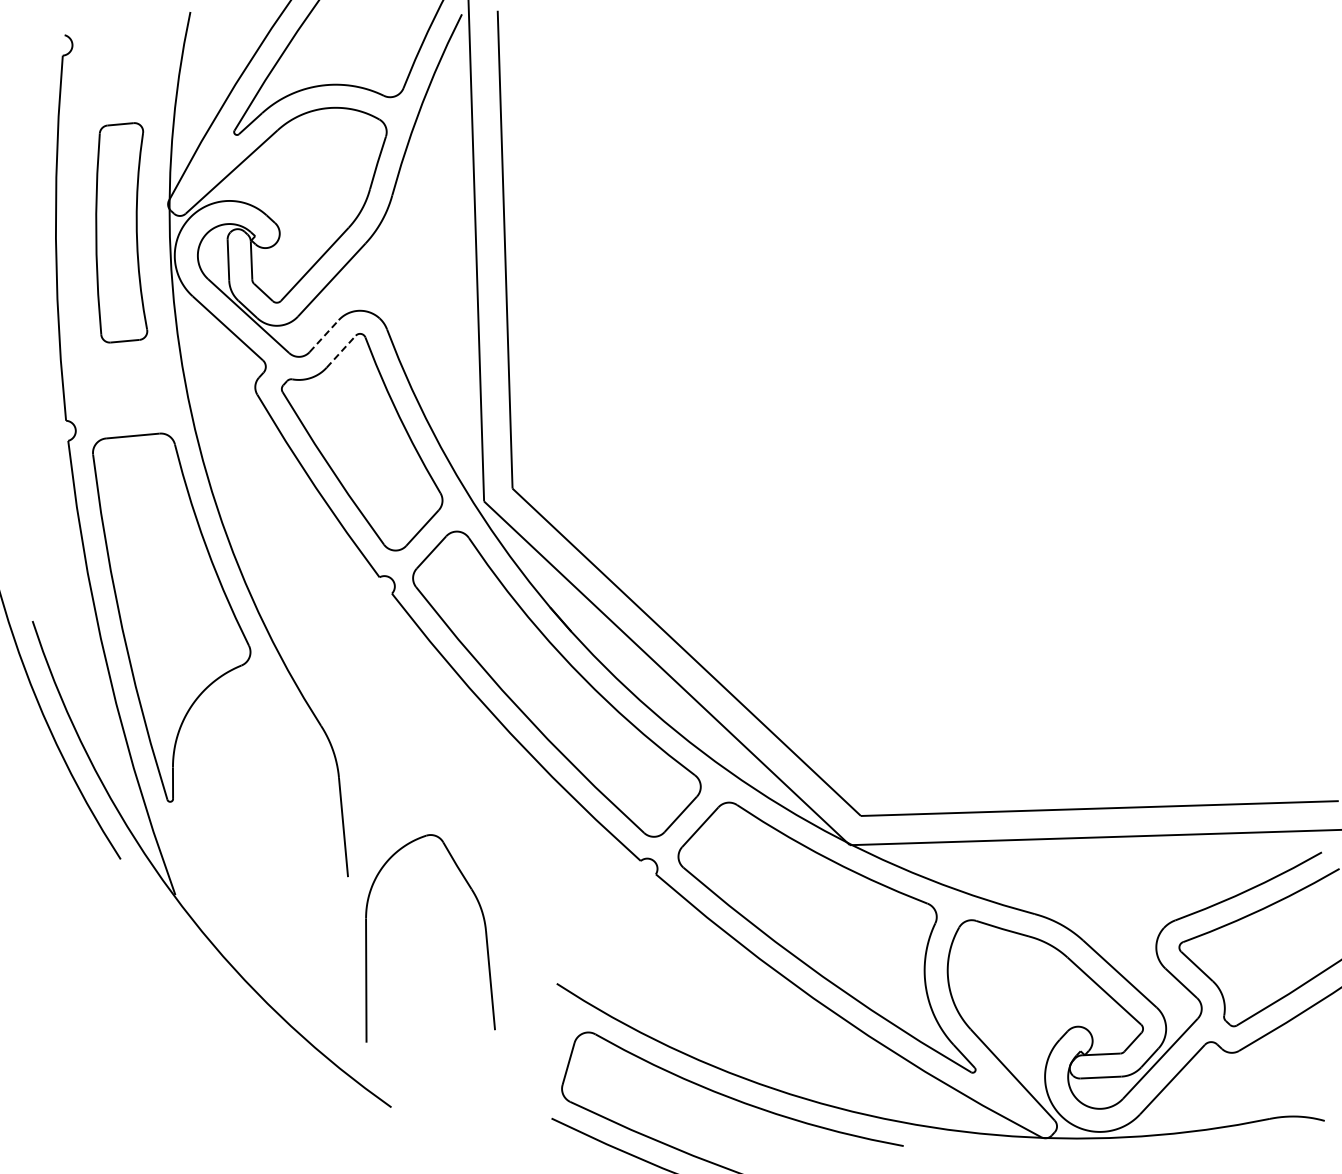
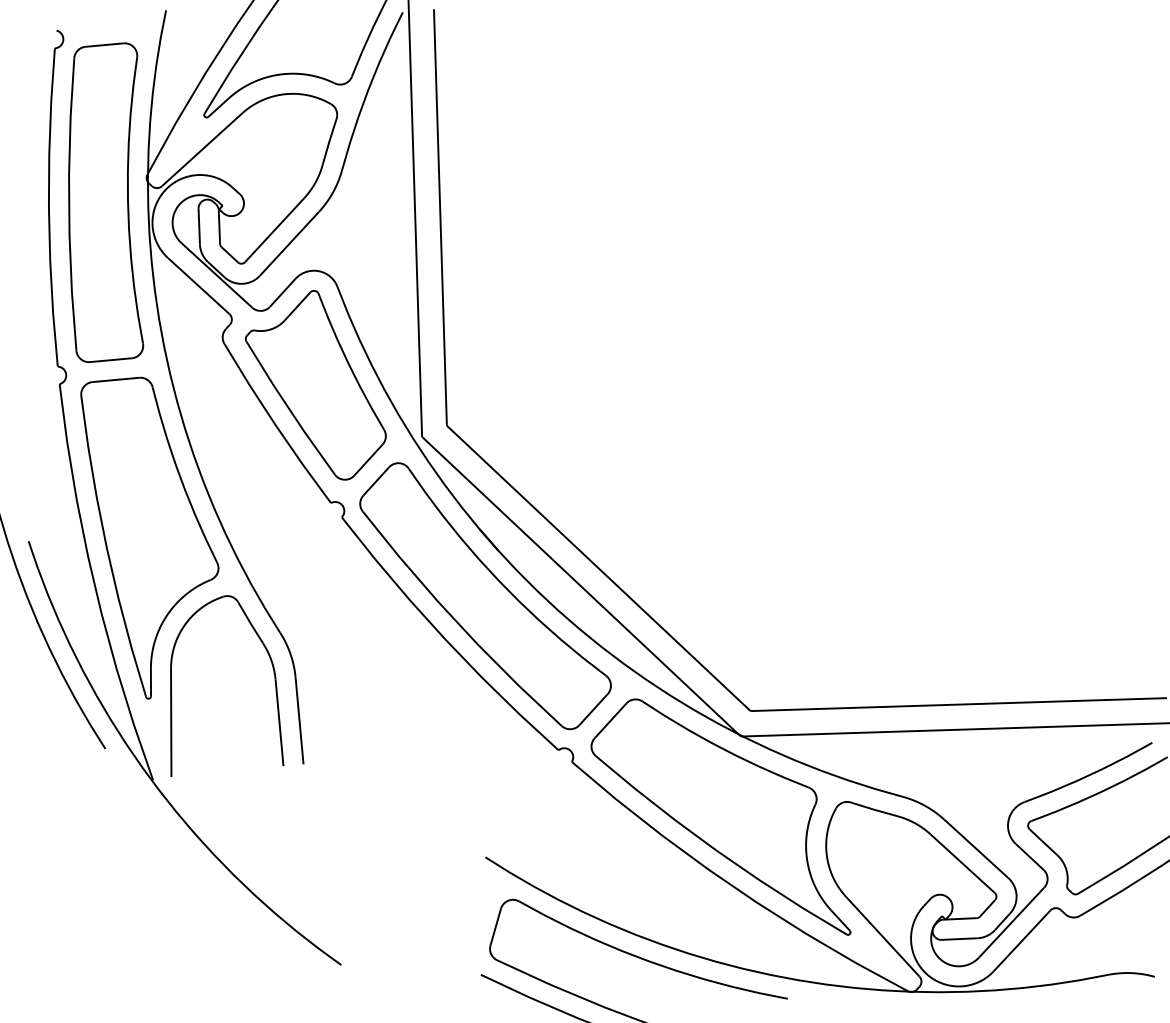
part: (121, 232) -> (106, 202), size x1.67
line: (324, 336) -> (282, 293), dashed -> solid
line: (341, 351) -> (297, 306), dashed -> solid
part: (484, 928) -> (274, 677), moved

